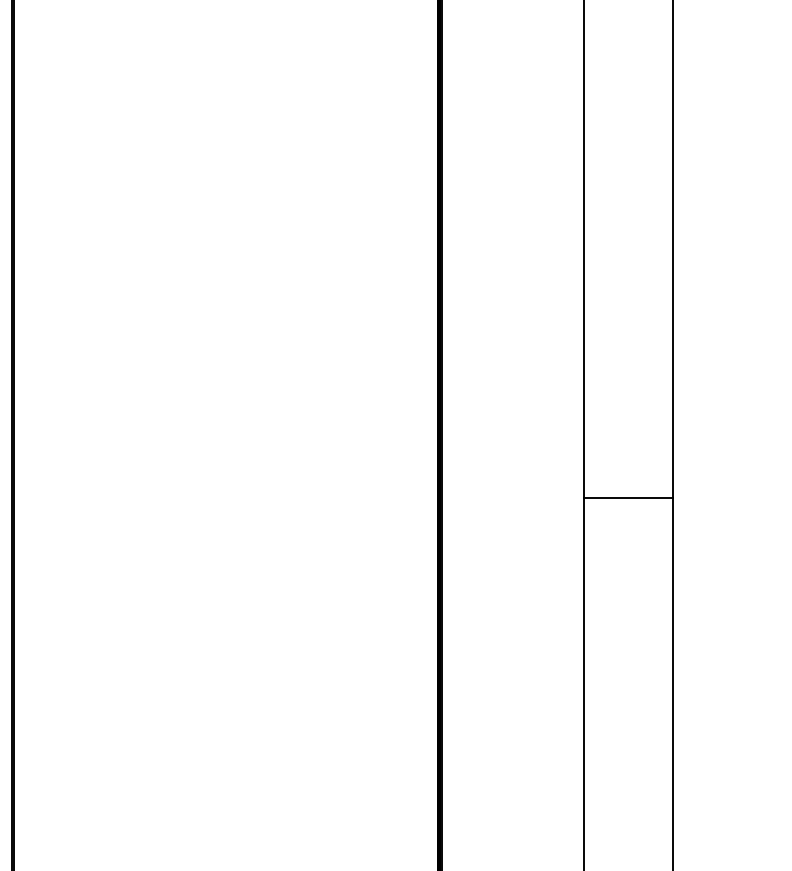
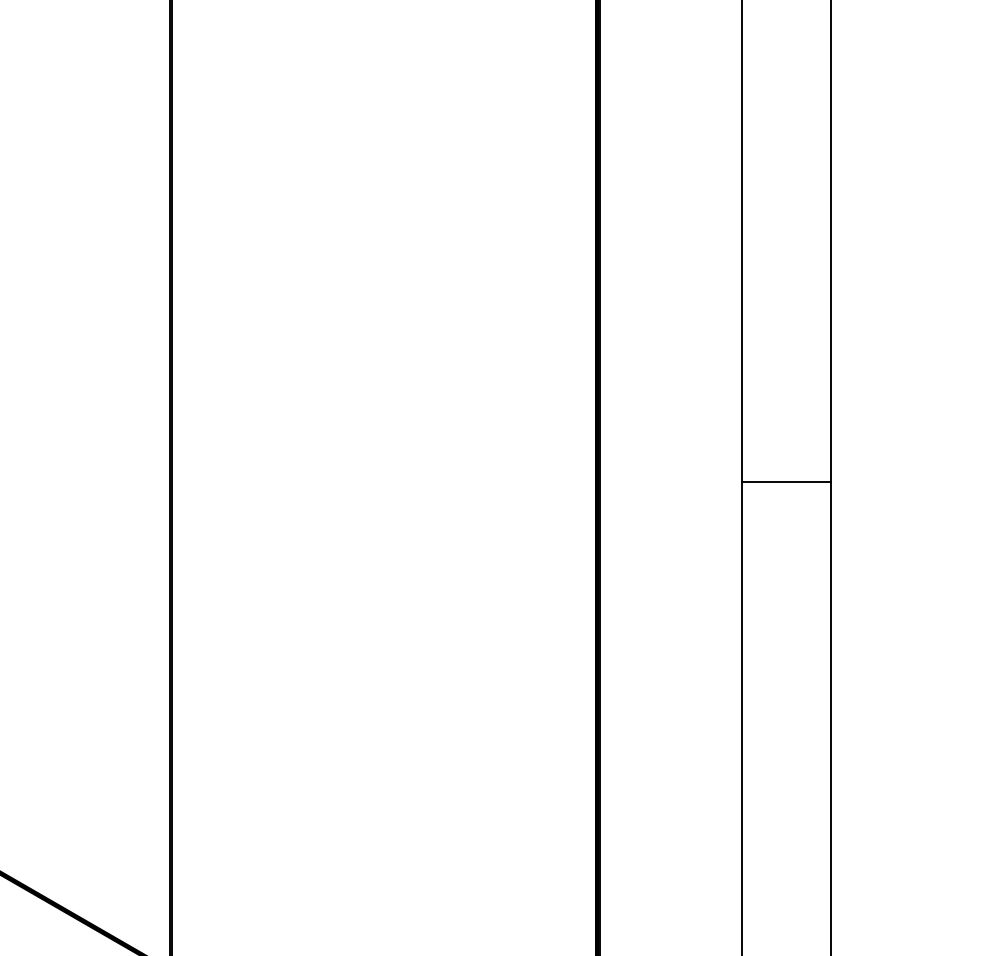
line: (628, 497) -> (786, 481), moved

